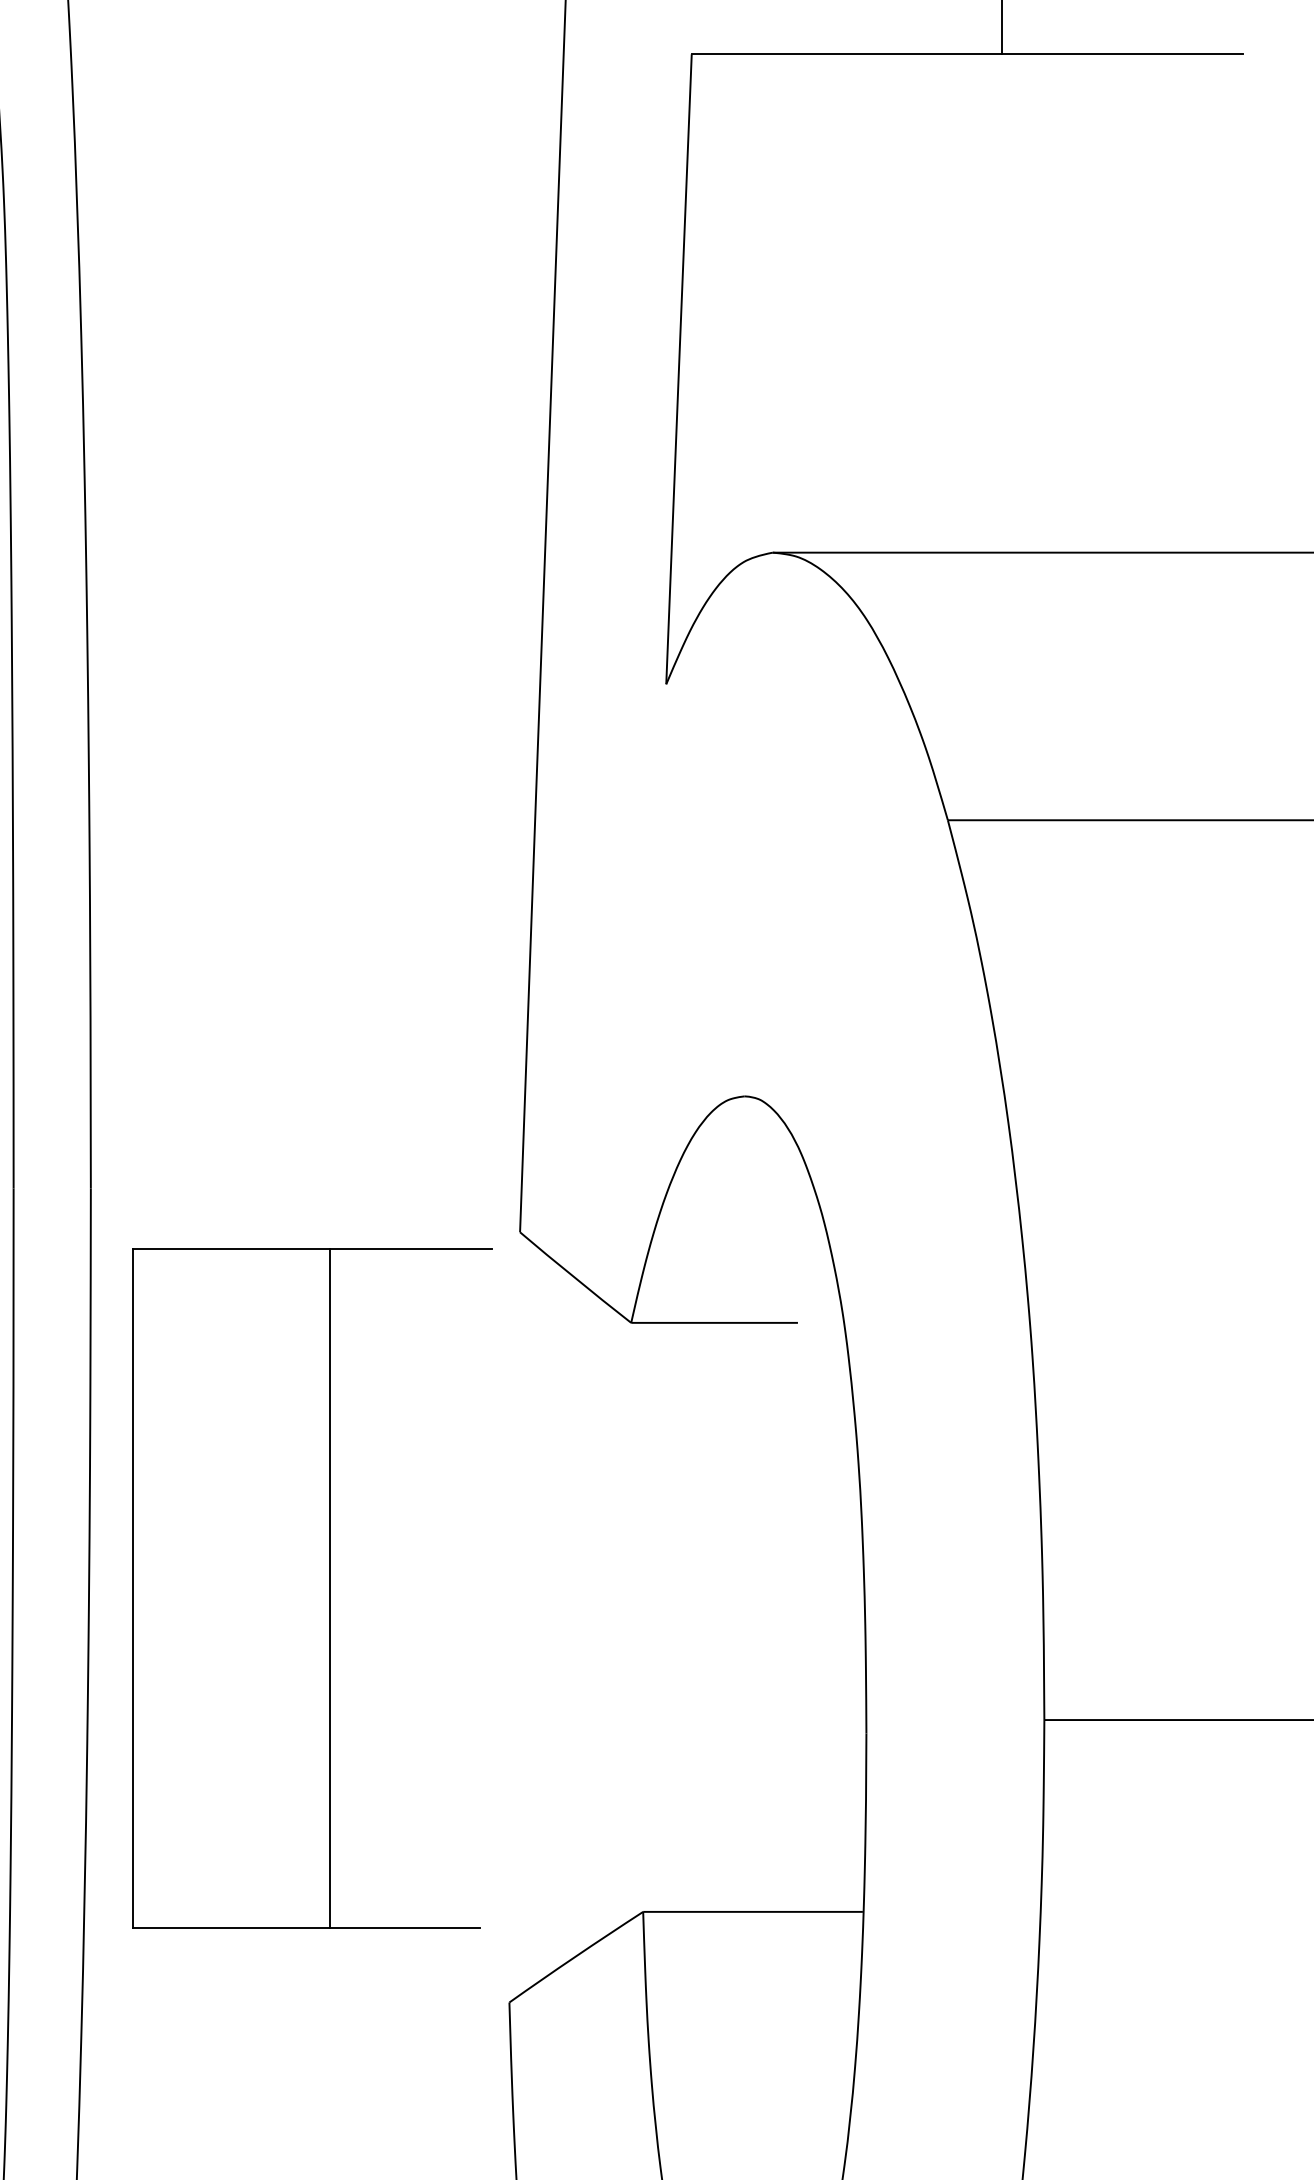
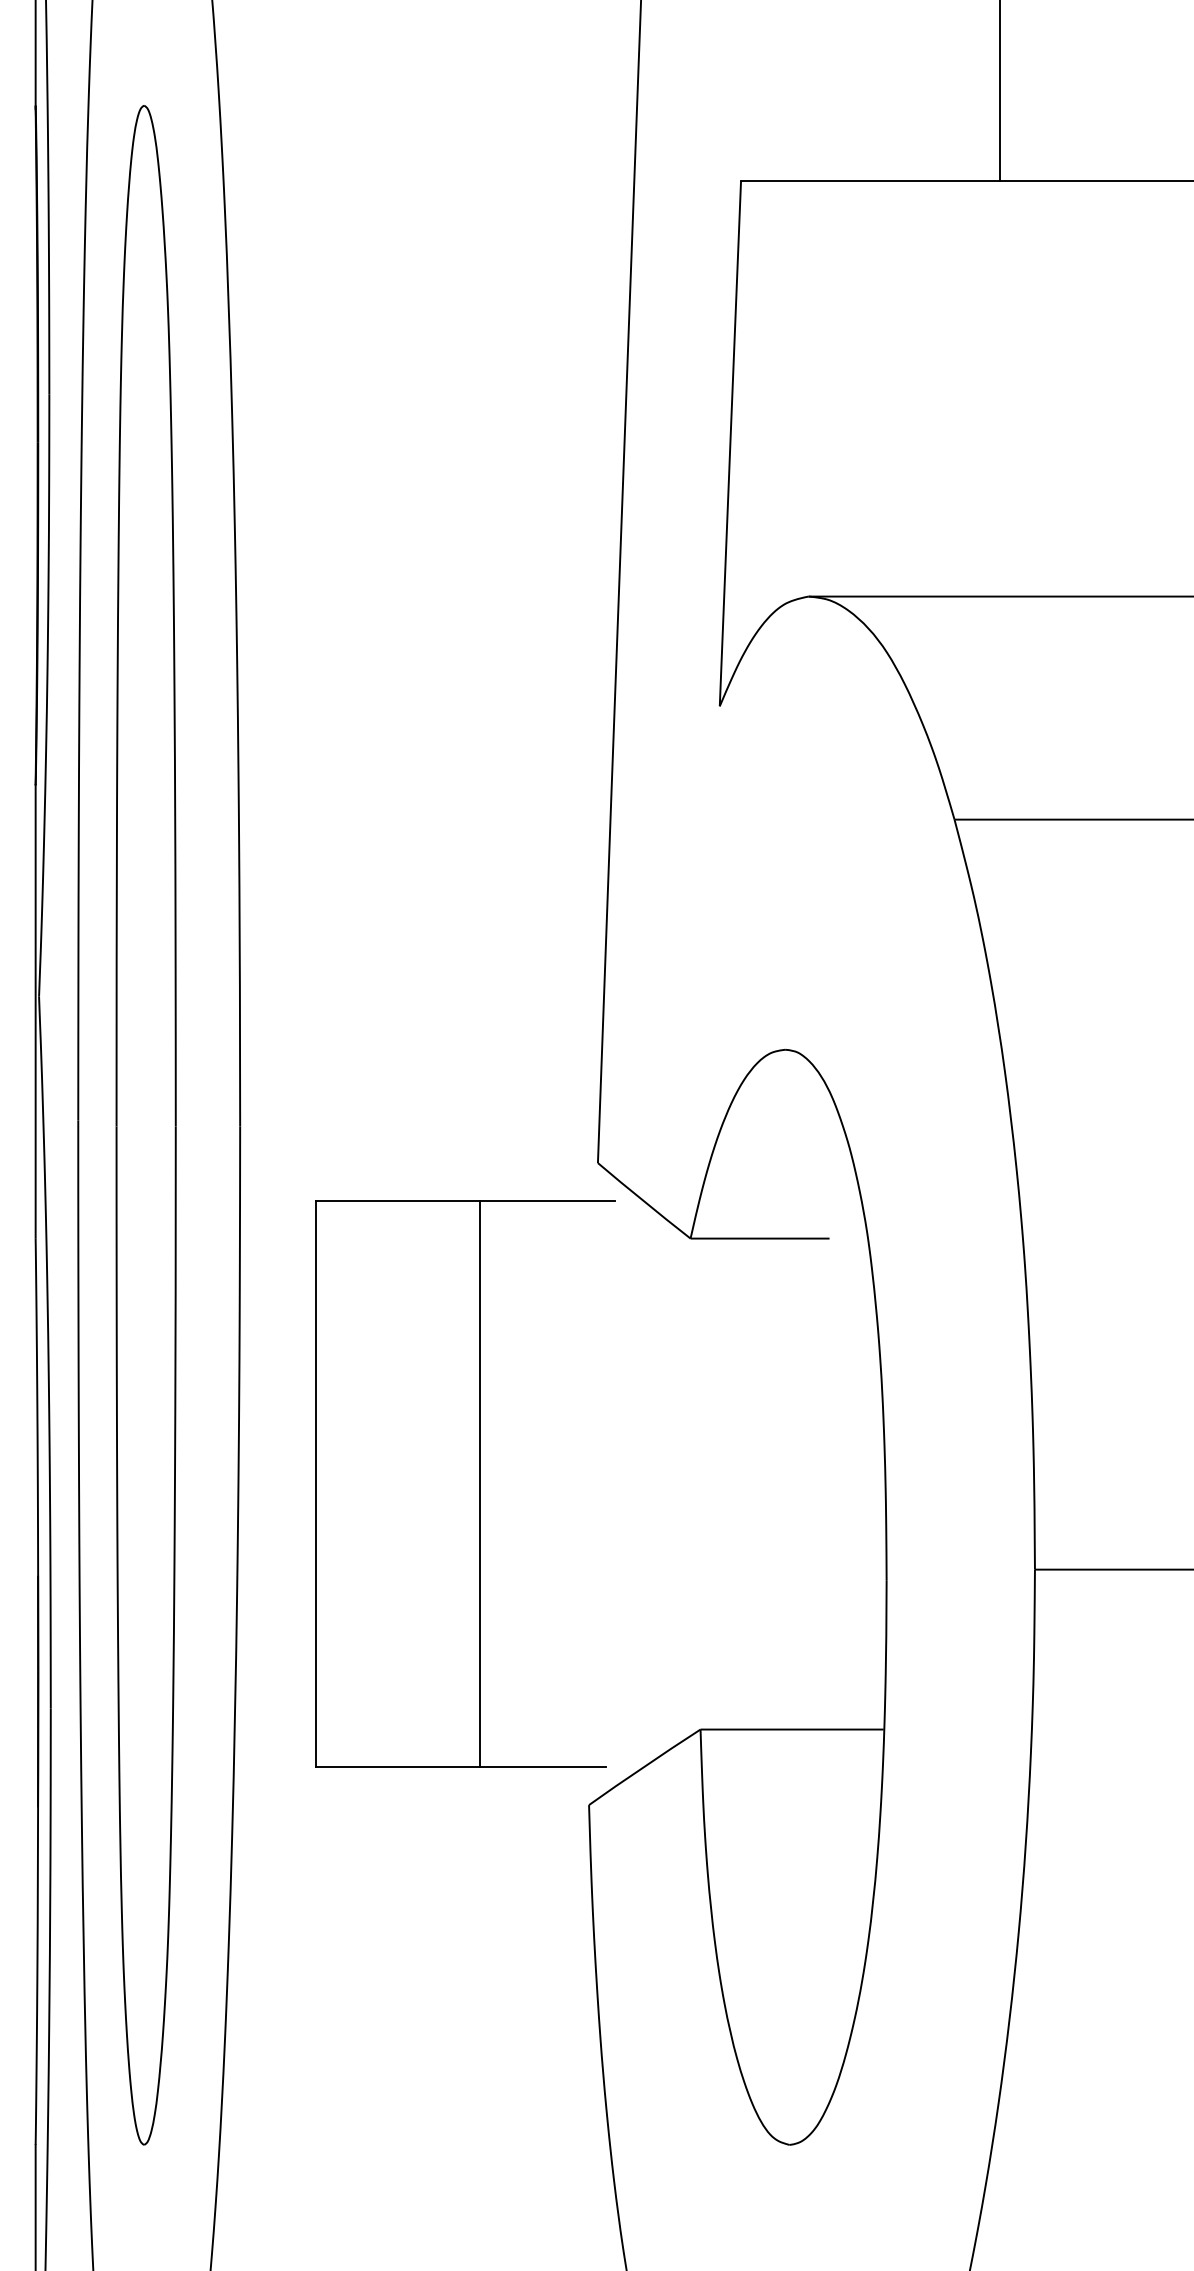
part: (312, 1587) -> (465, 1483), moved

